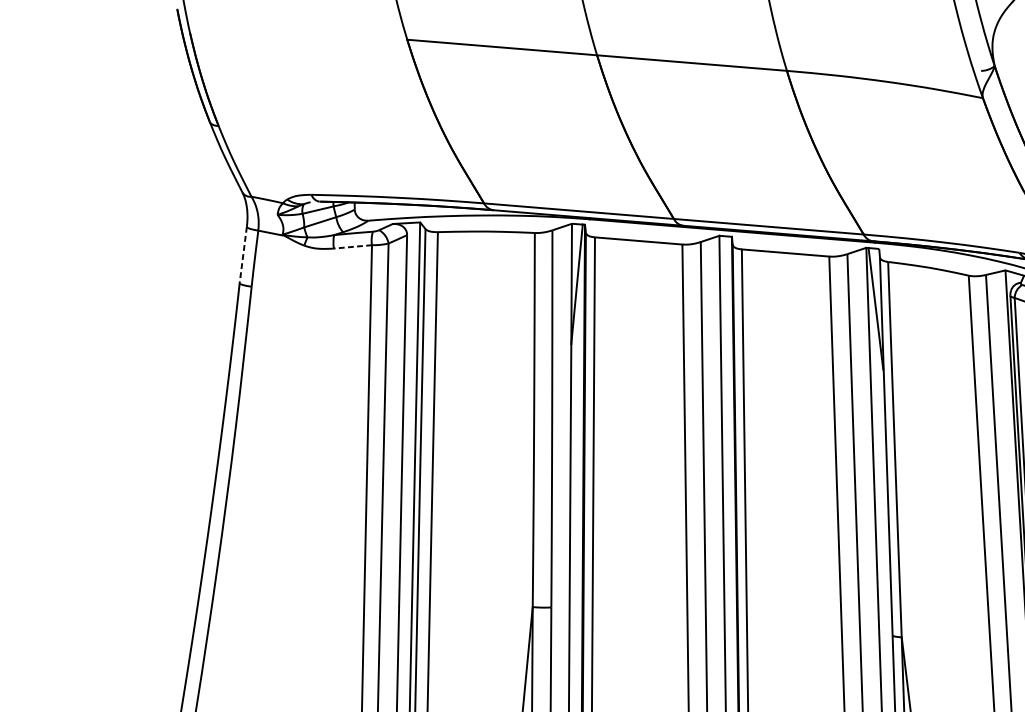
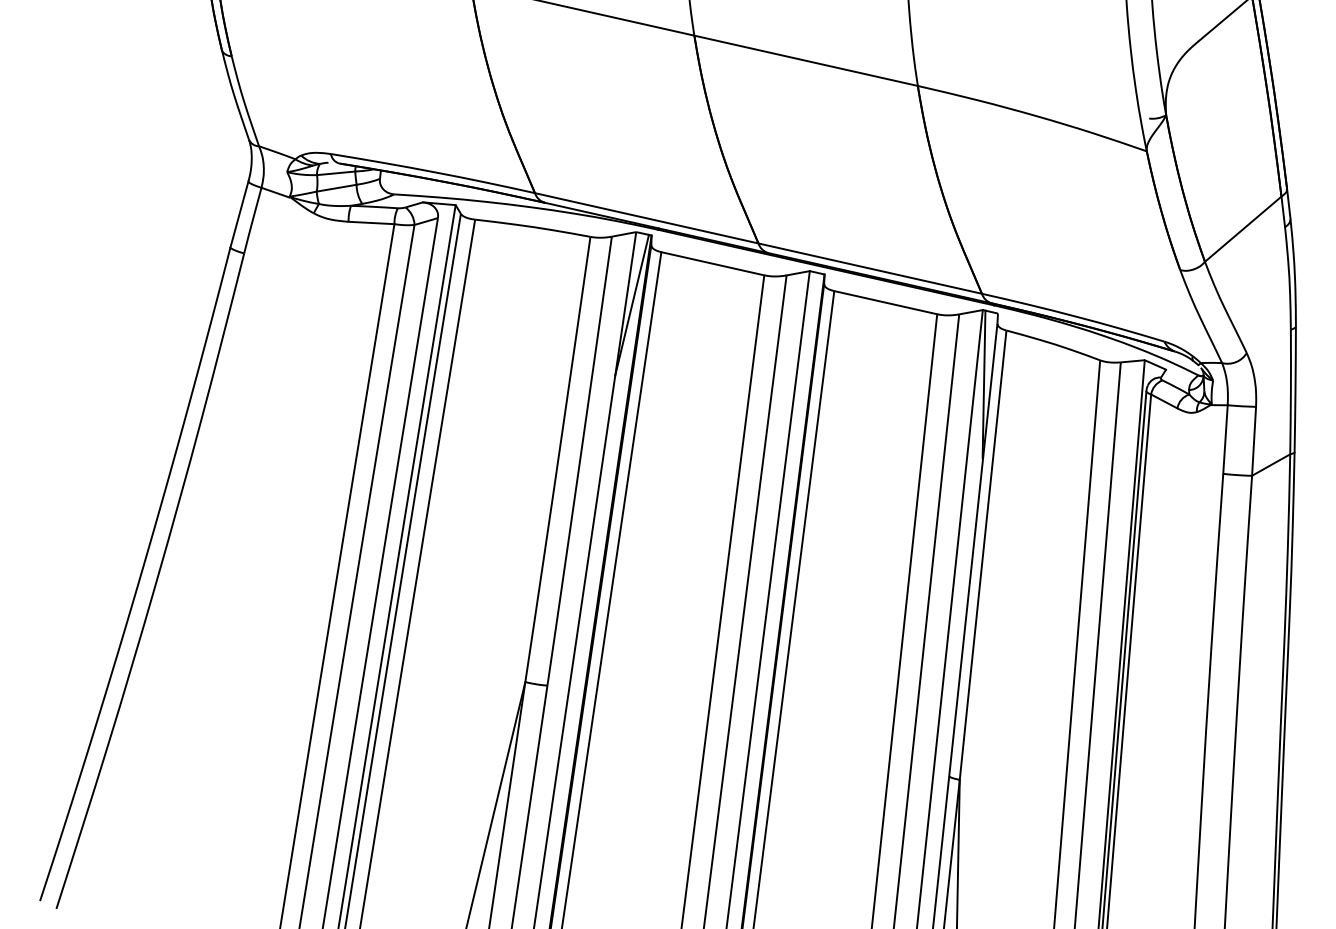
line: (352, 246) -> (371, 222), dashed -> solid
line: (243, 255) -> (239, 214), dashed -> solid

